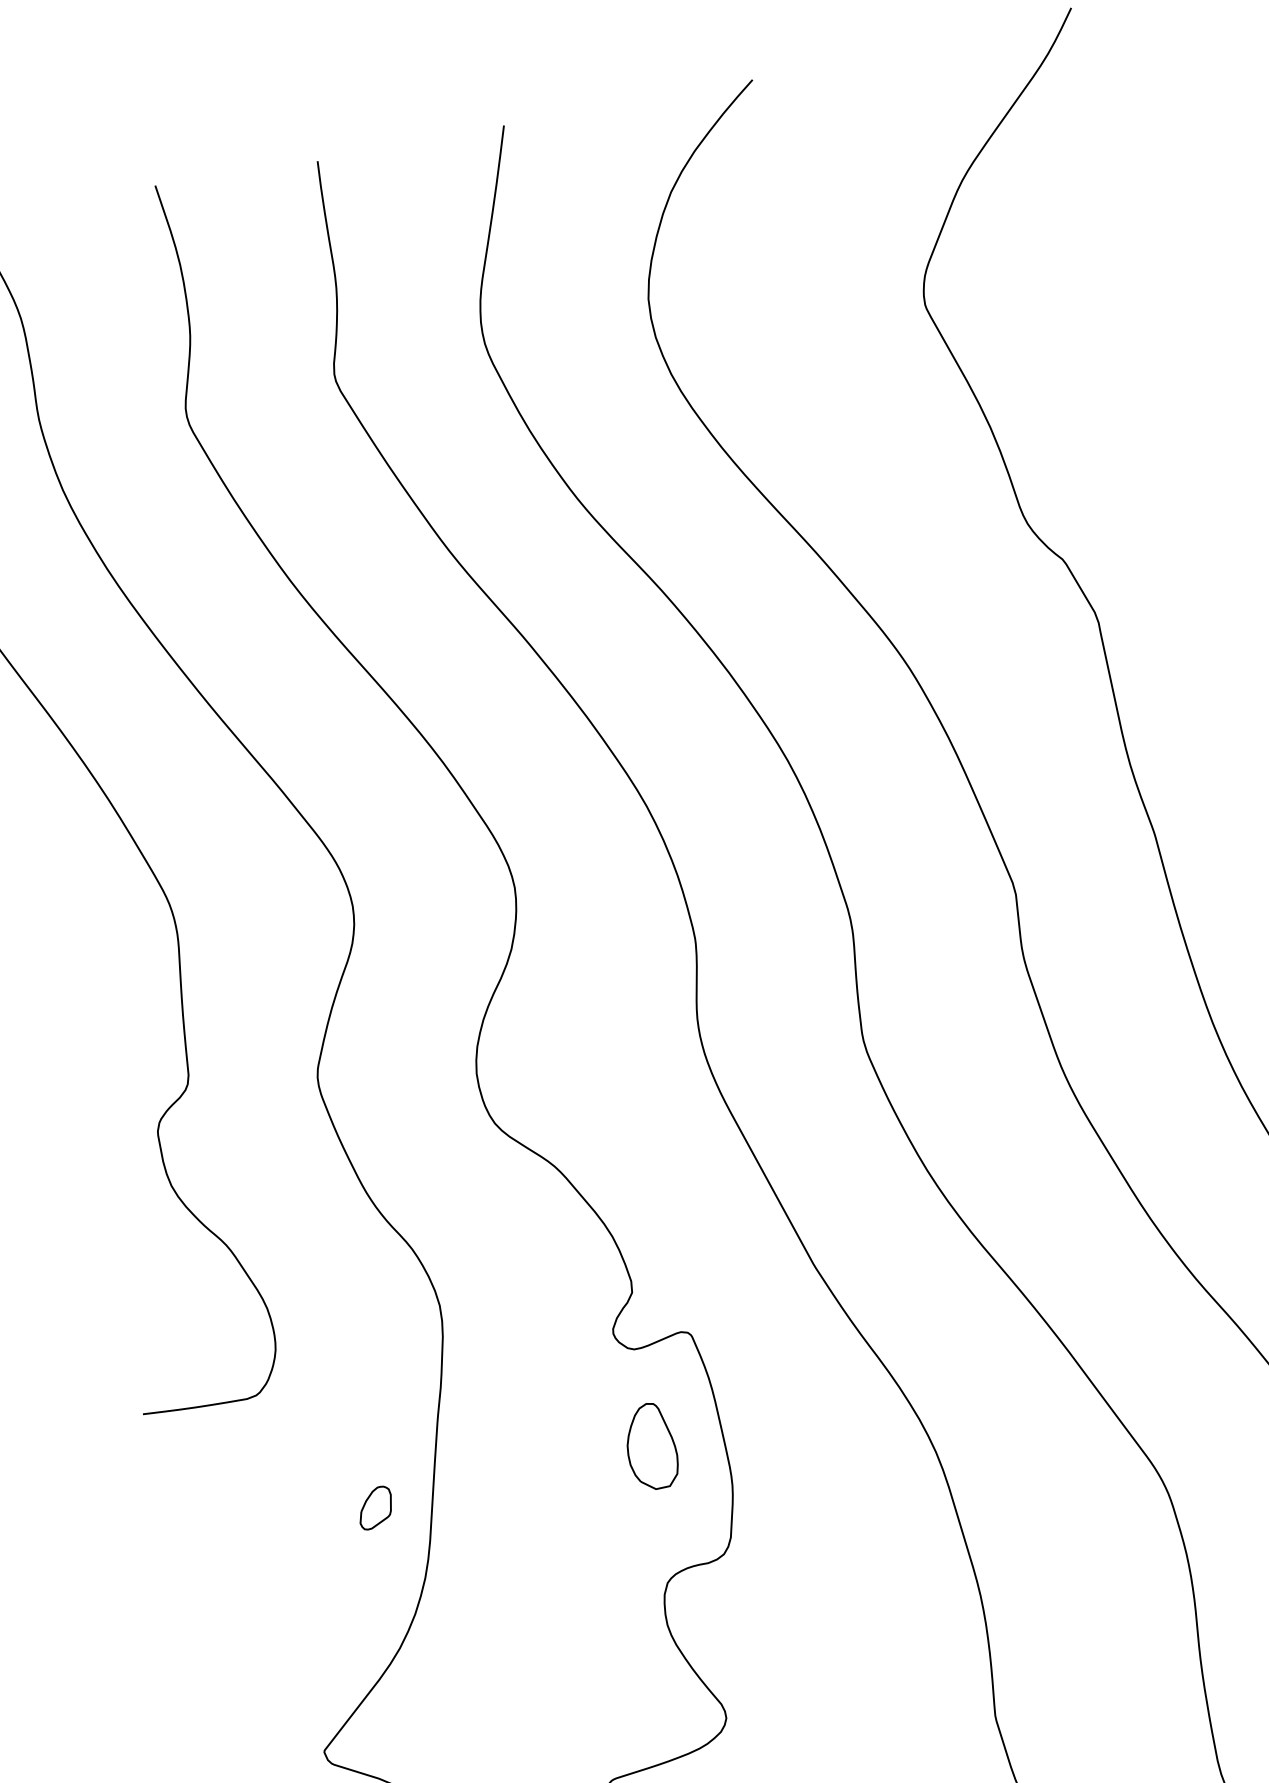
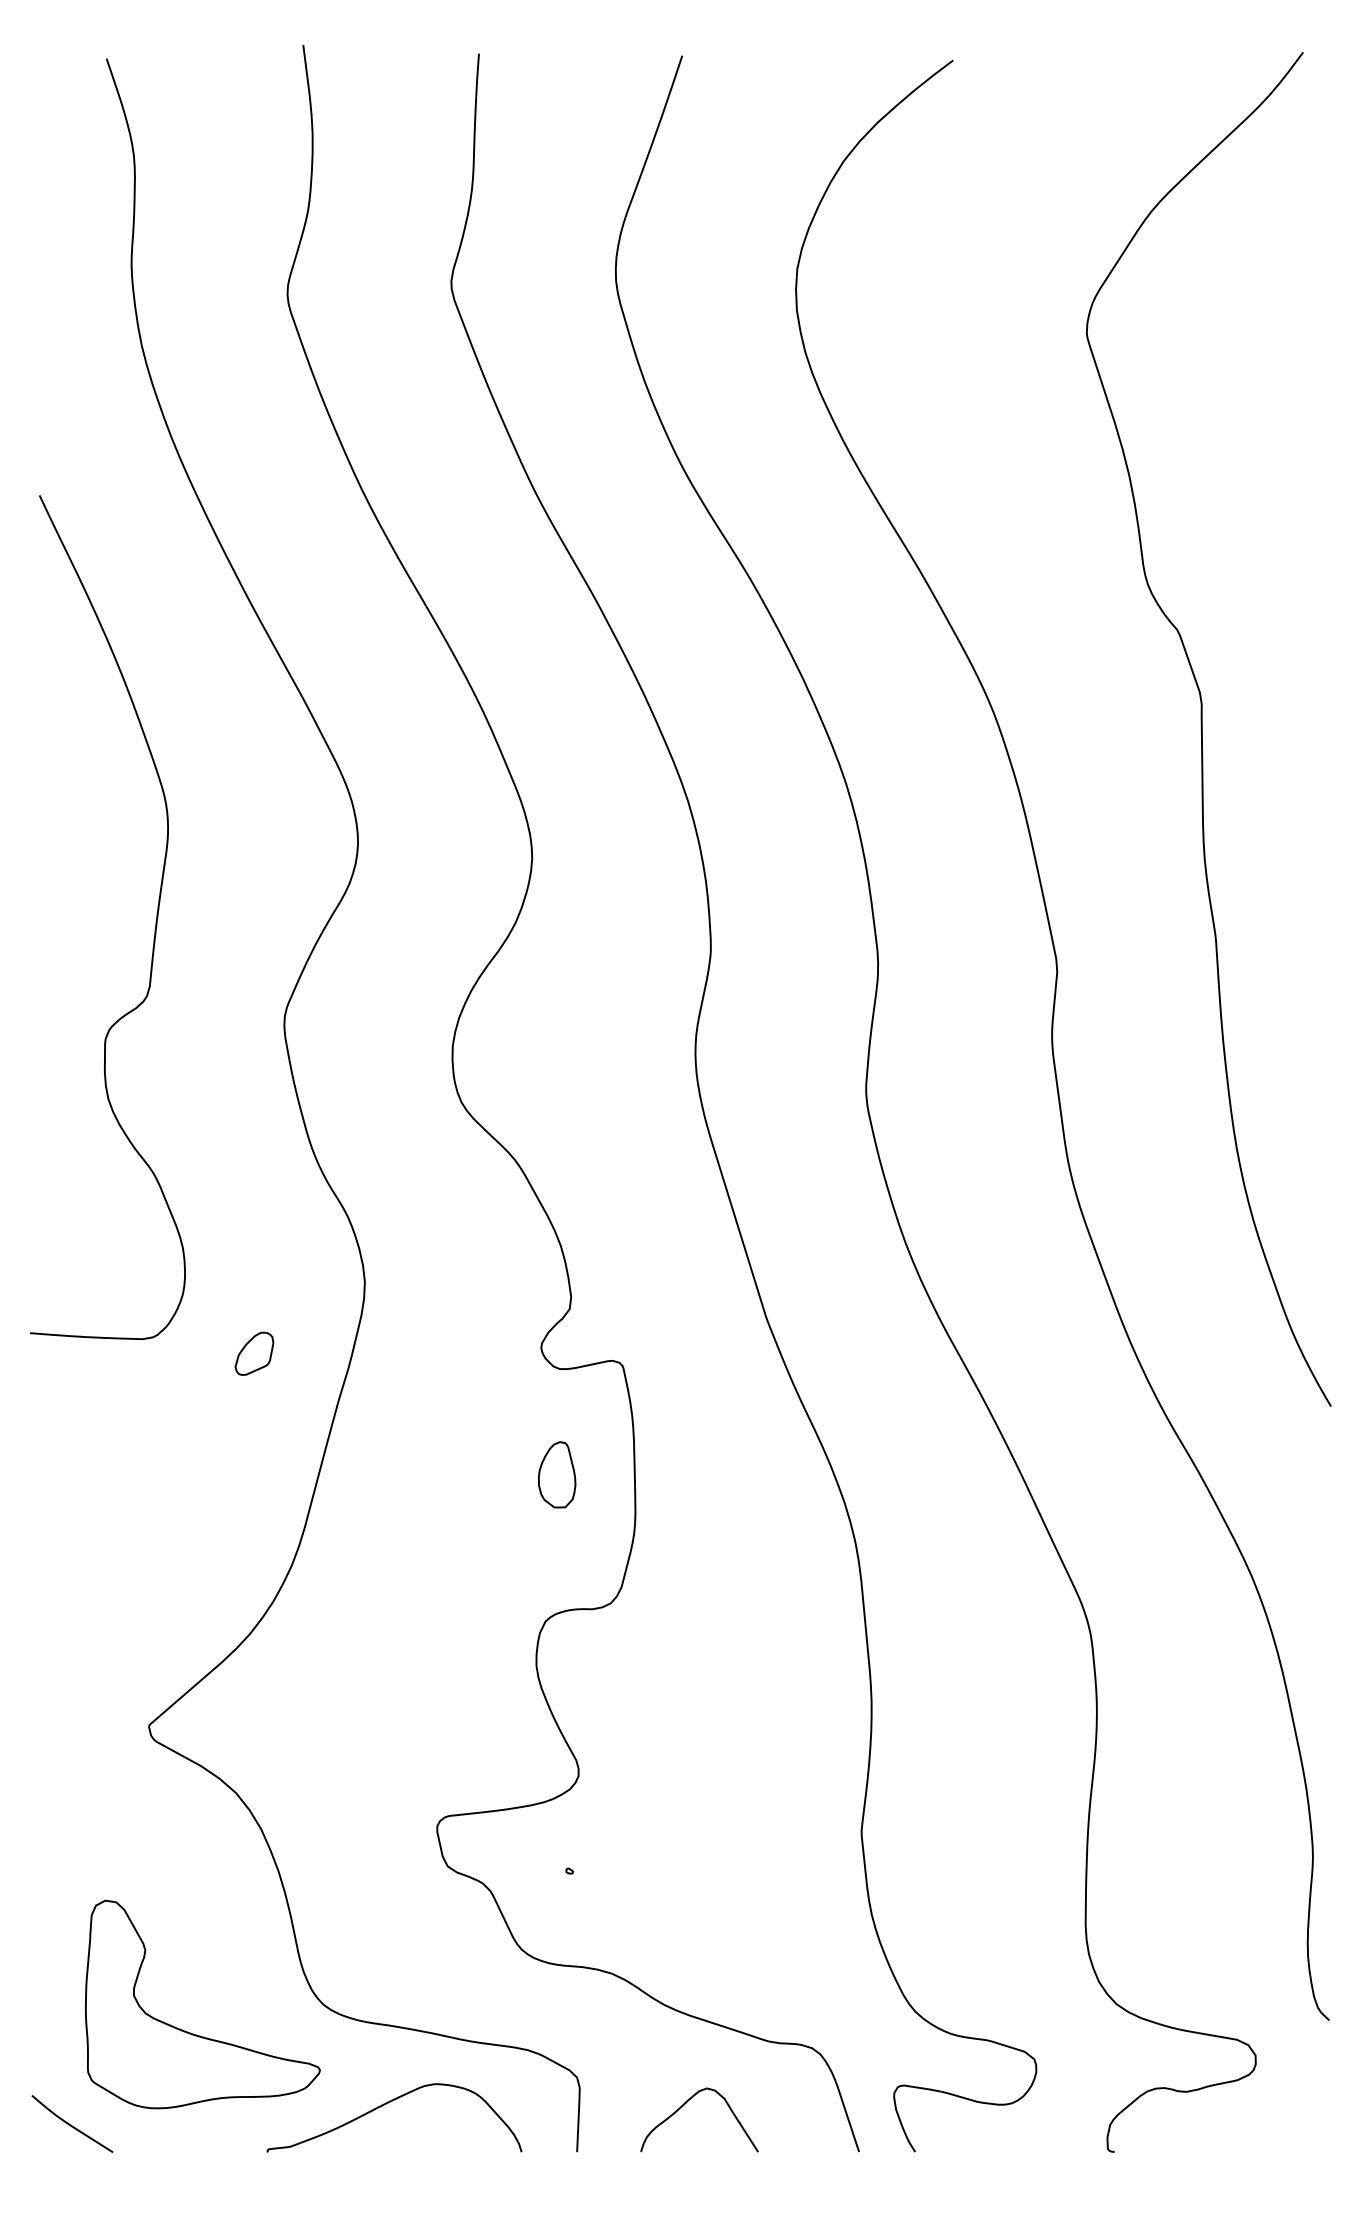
part: (651, 1446) -> (557, 1474), size x0.71
part: (375, 1507) -> (254, 1353), moved

